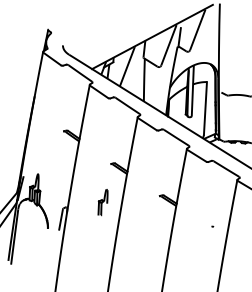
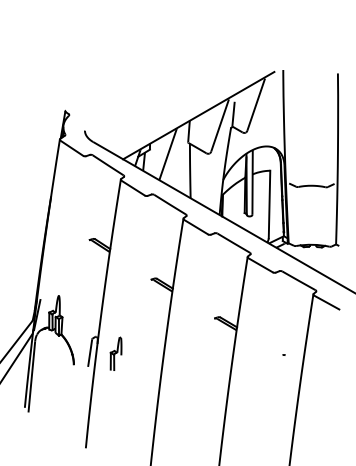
part: (102, 202) -> (115, 353), moved

